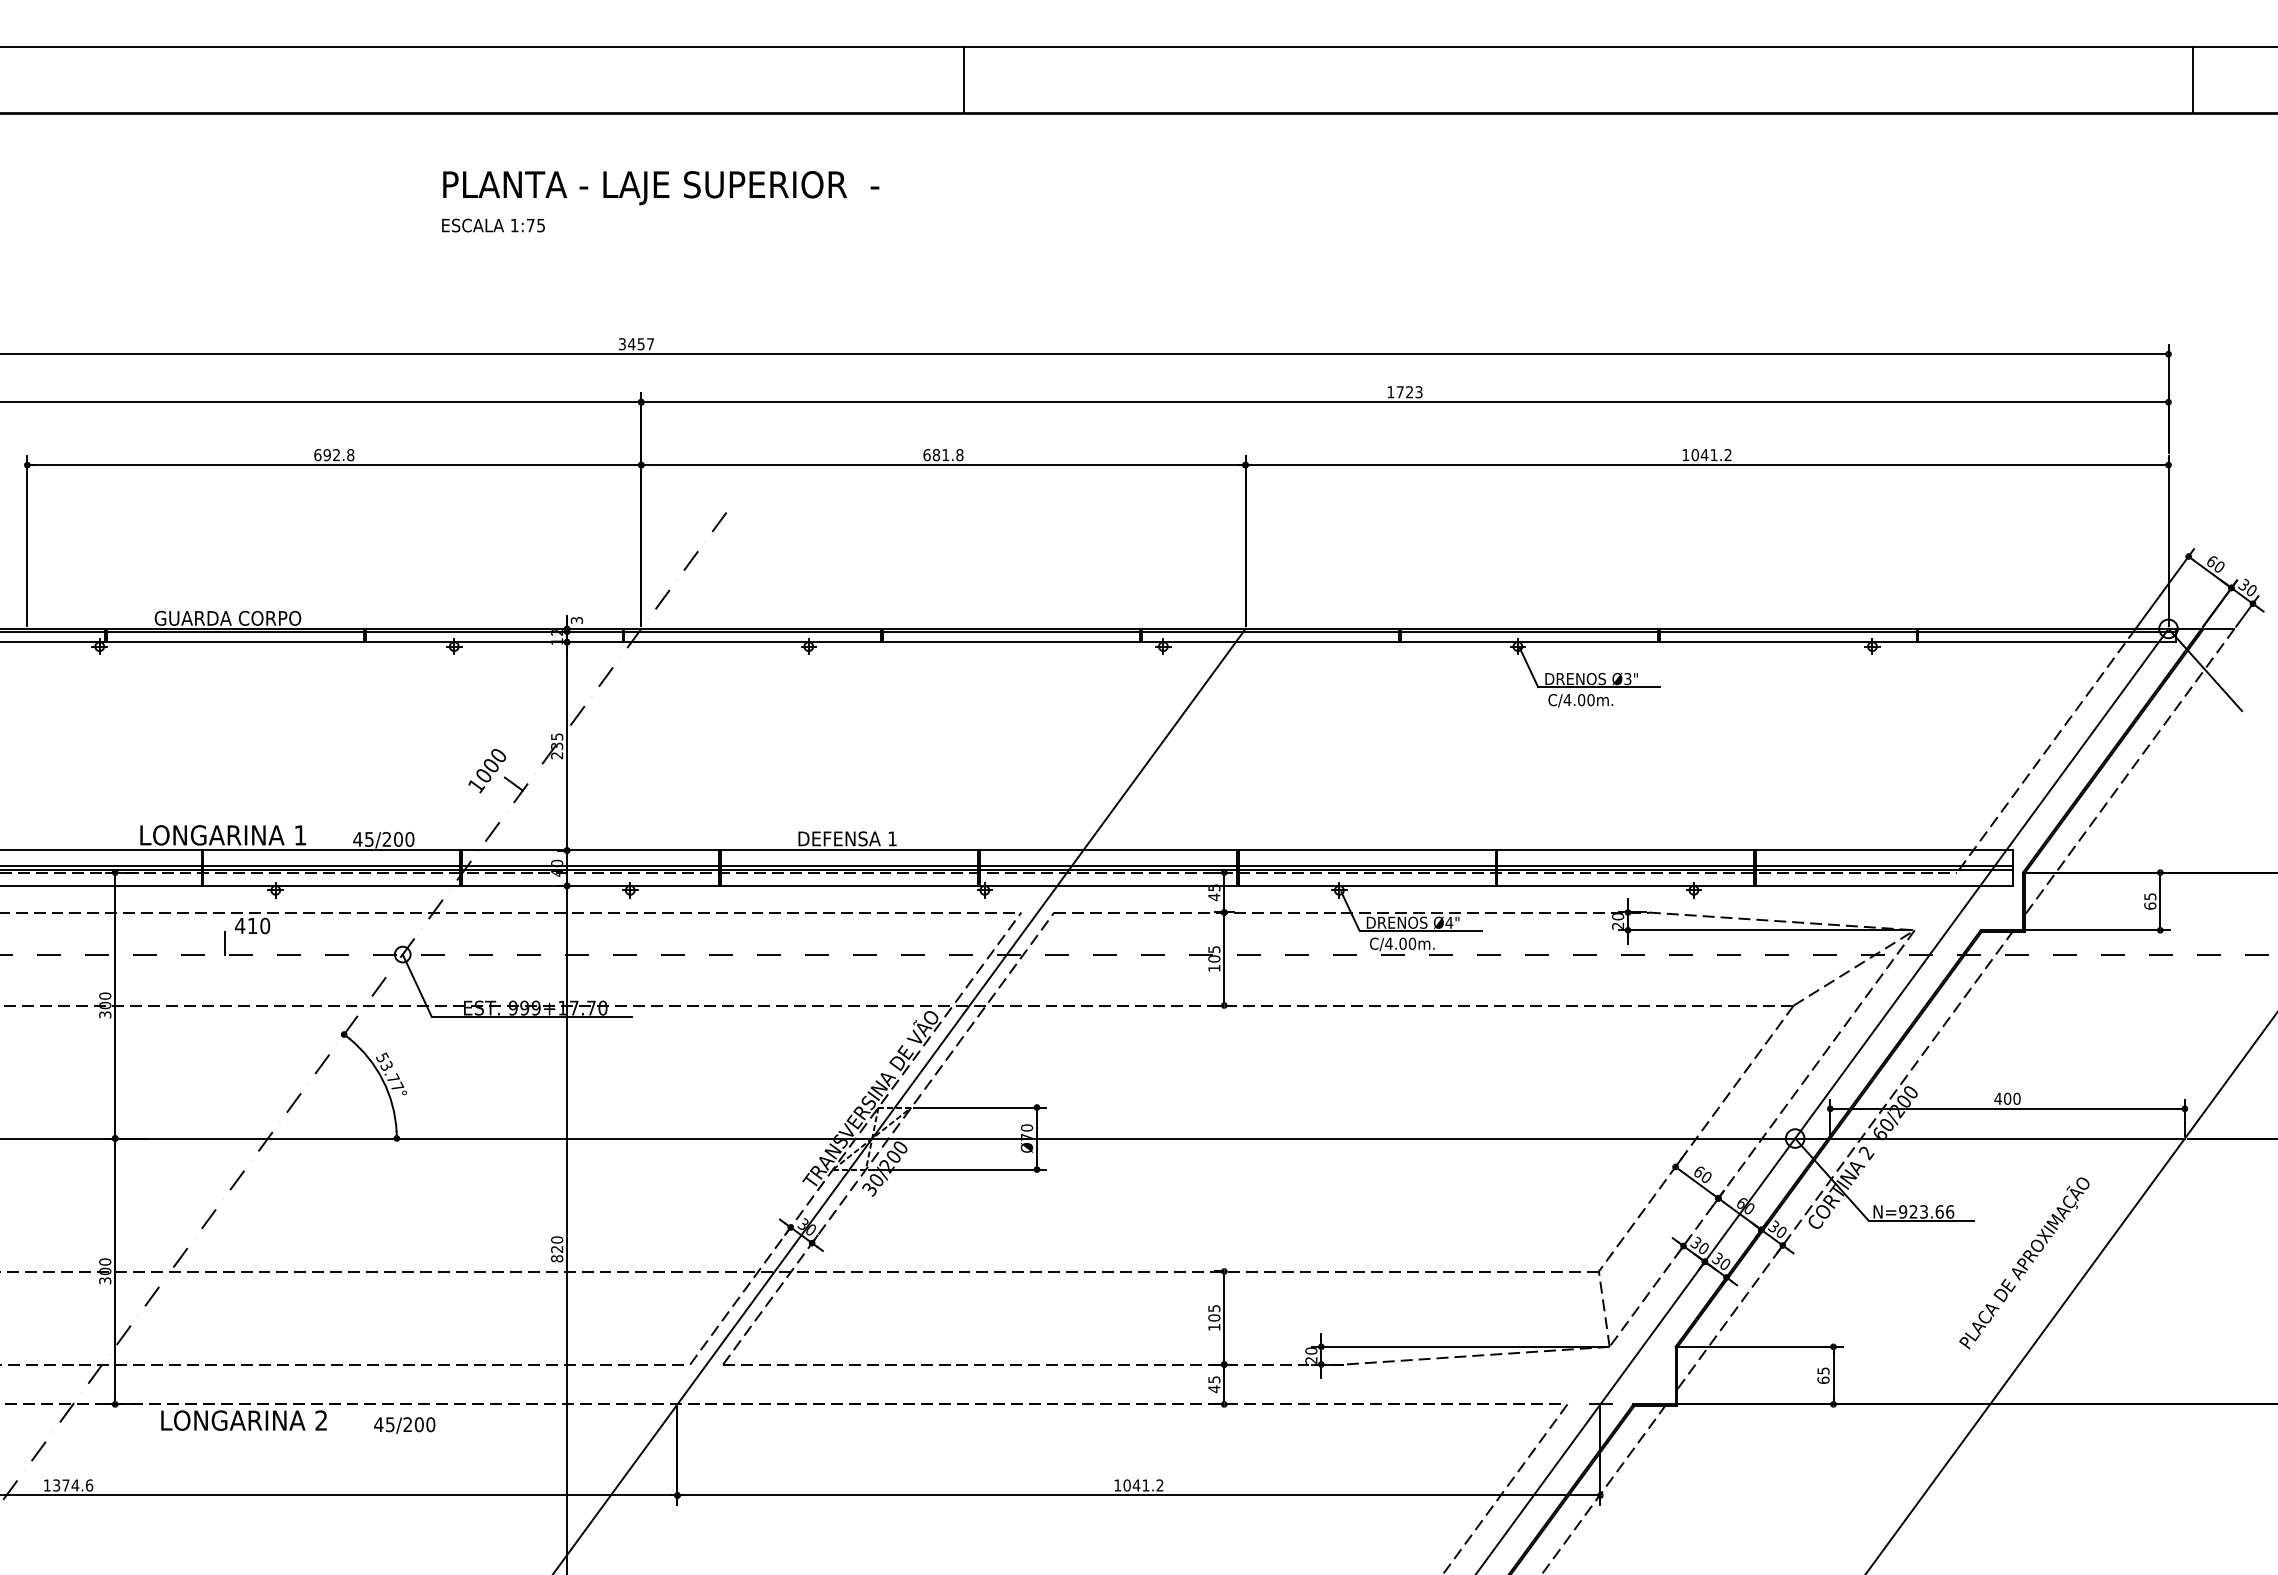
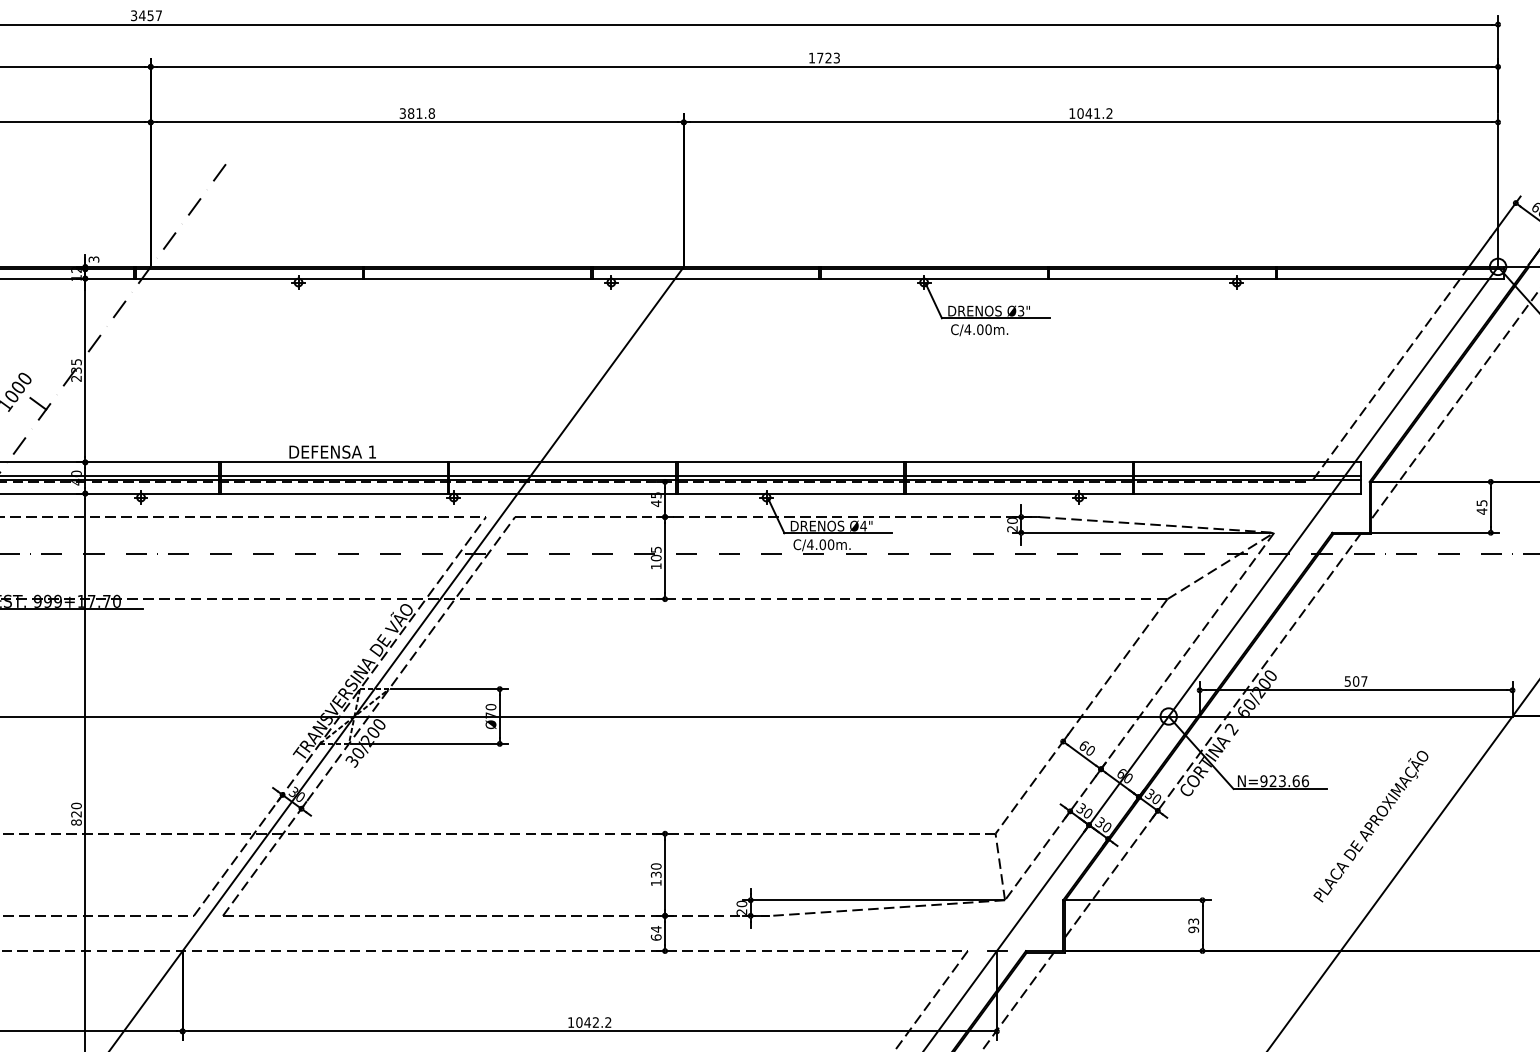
text: (926, 455) -> (402, 113), 681.8 -> 381.8
text: (2150, 906) -> (1482, 511), 65 -> 45
text: (2007, 1098) -> (1356, 681), 400 -> 507
text: (1214, 1312) -> (656, 869), 105 -> 130
text: (1823, 1375) -> (1193, 925), 65 -> 93
text: (1214, 1384) -> (656, 933), 45 -> 64
text: (1145, 1485) -> (595, 1022), 1041.2 -> 1042.2

